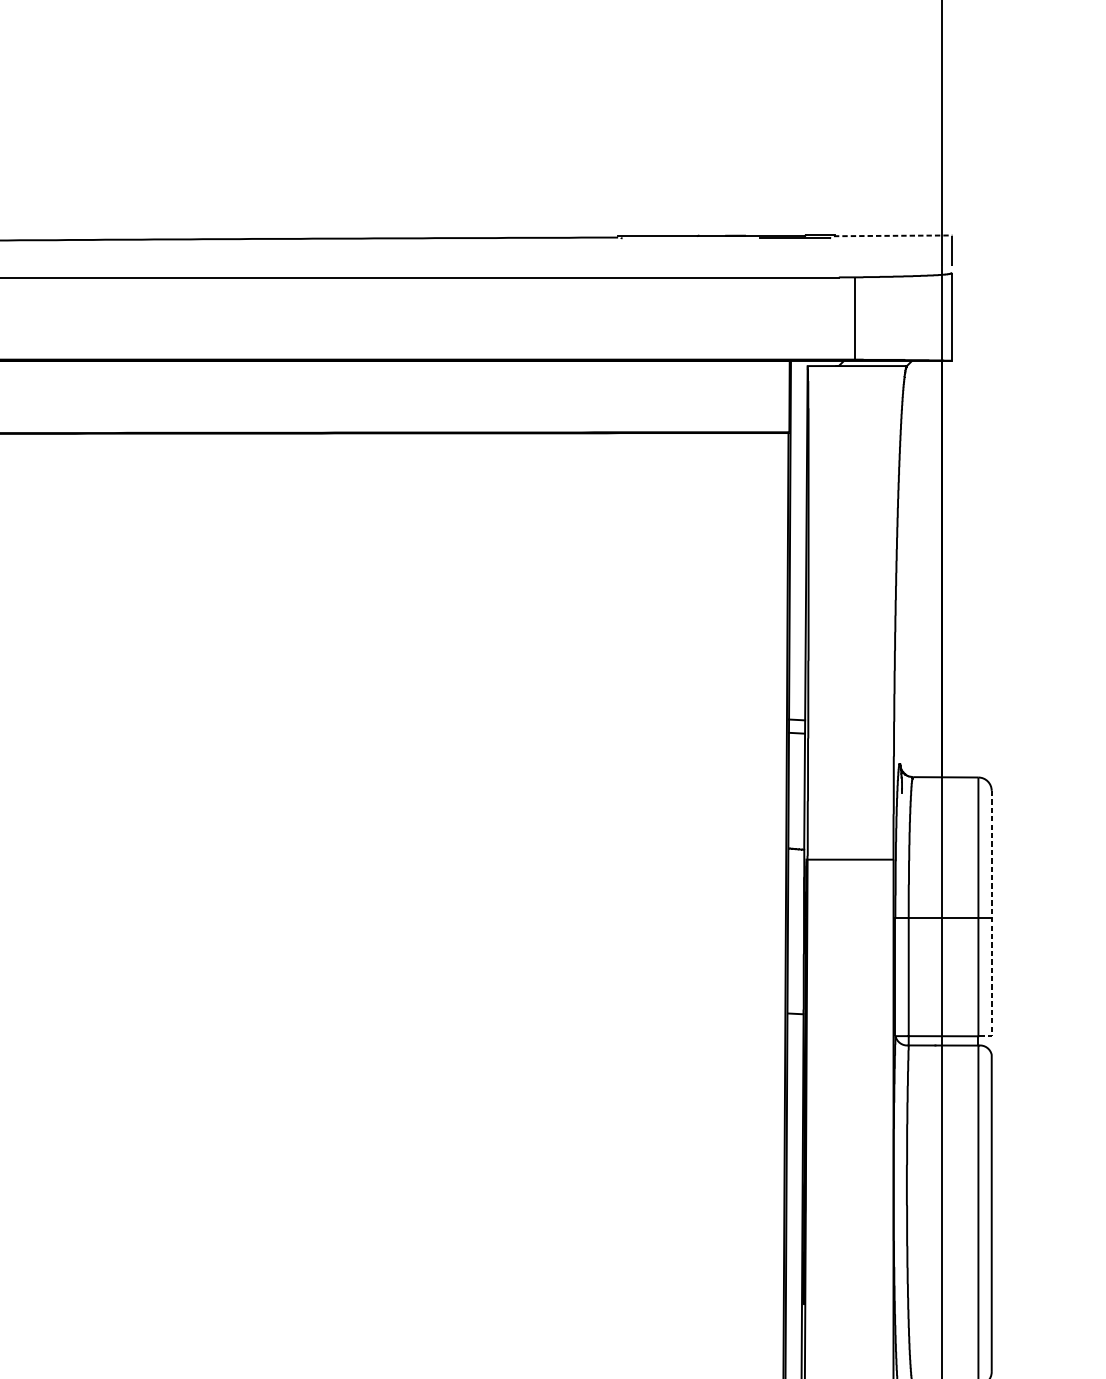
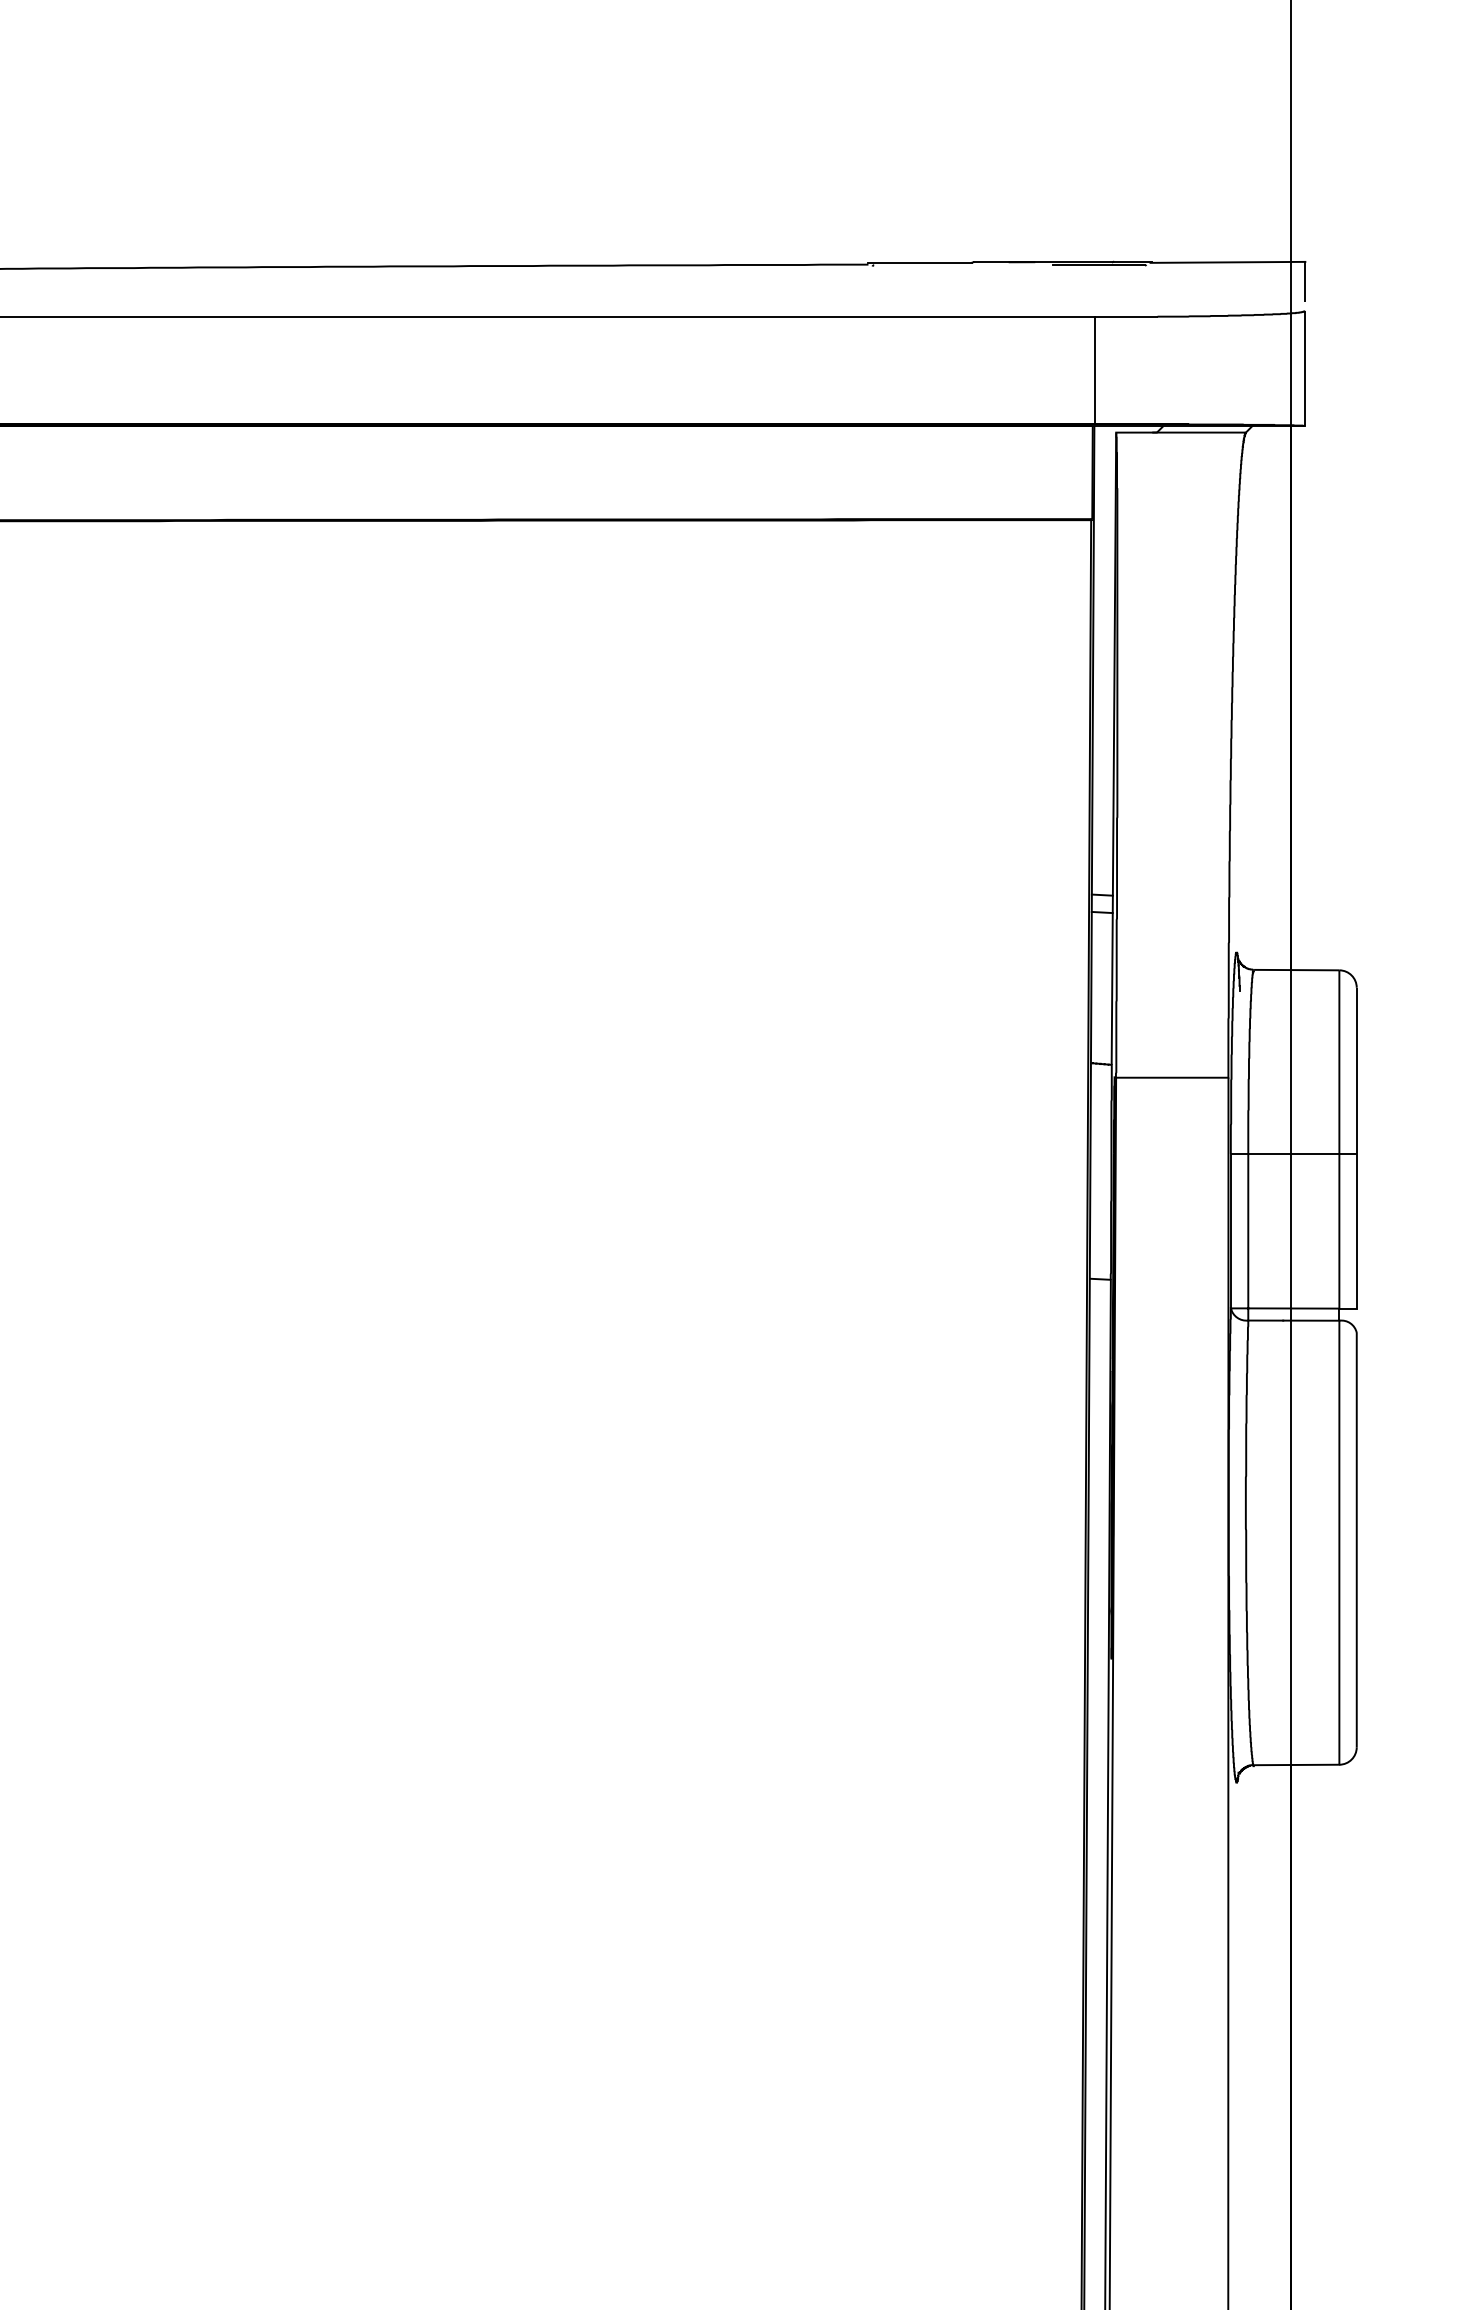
line: (893, 235) -> (1228, 262), dashed -> solid
line: (854, 318) -> (1094, 370), moved
line: (991, 920) -> (1356, 1157), dashed -> solid

